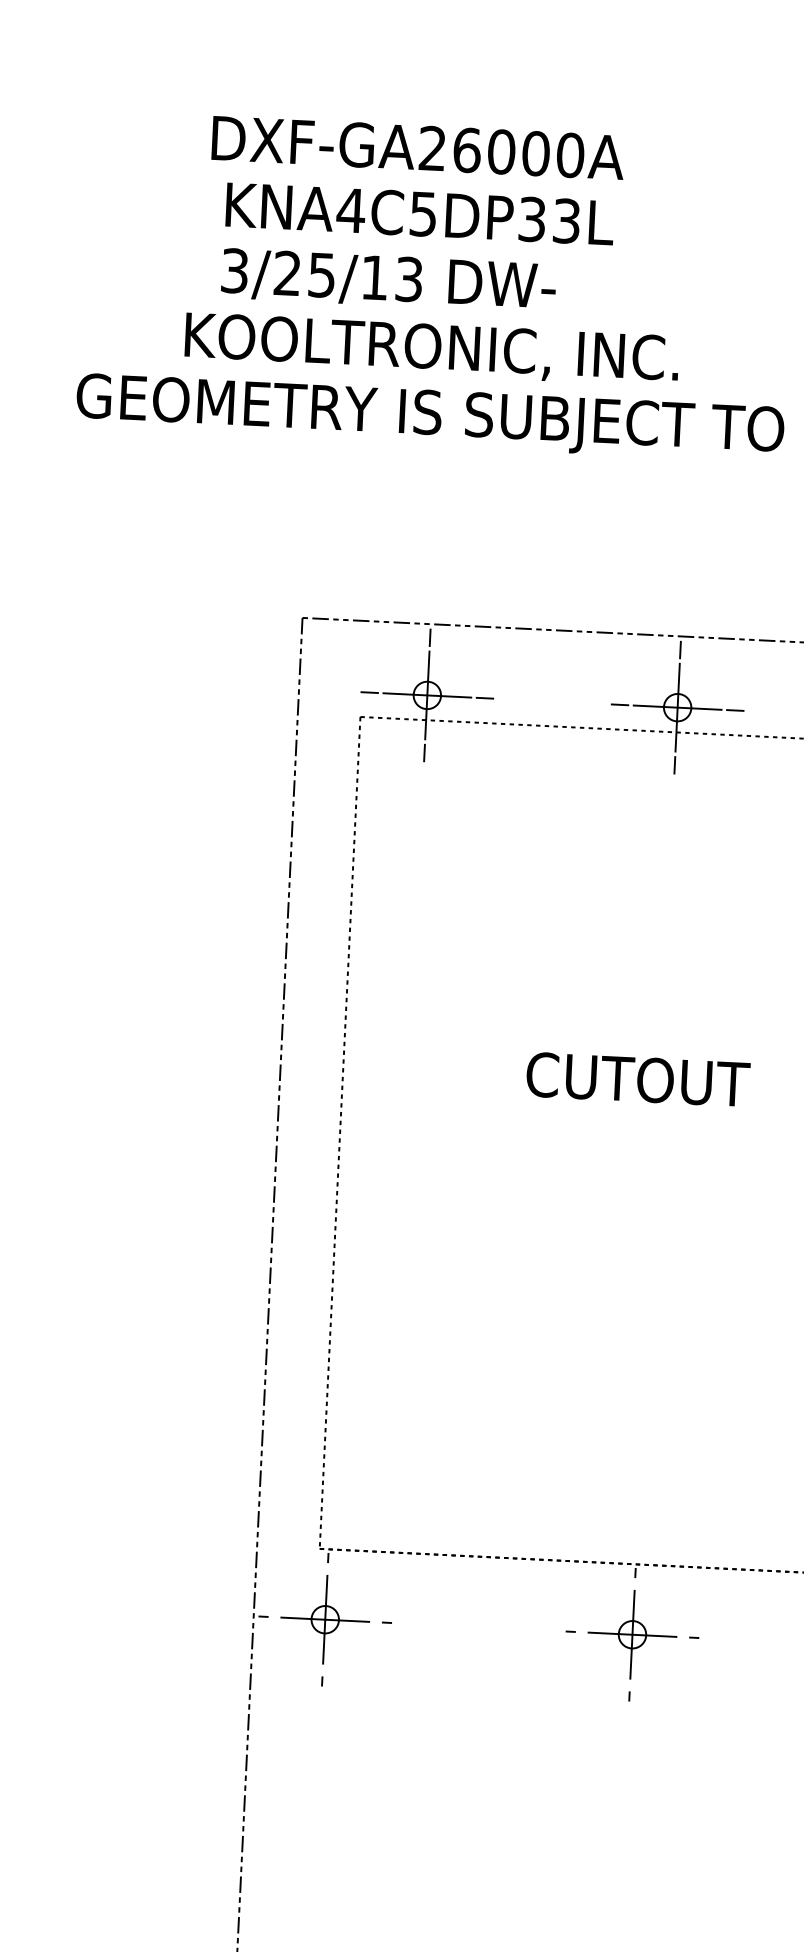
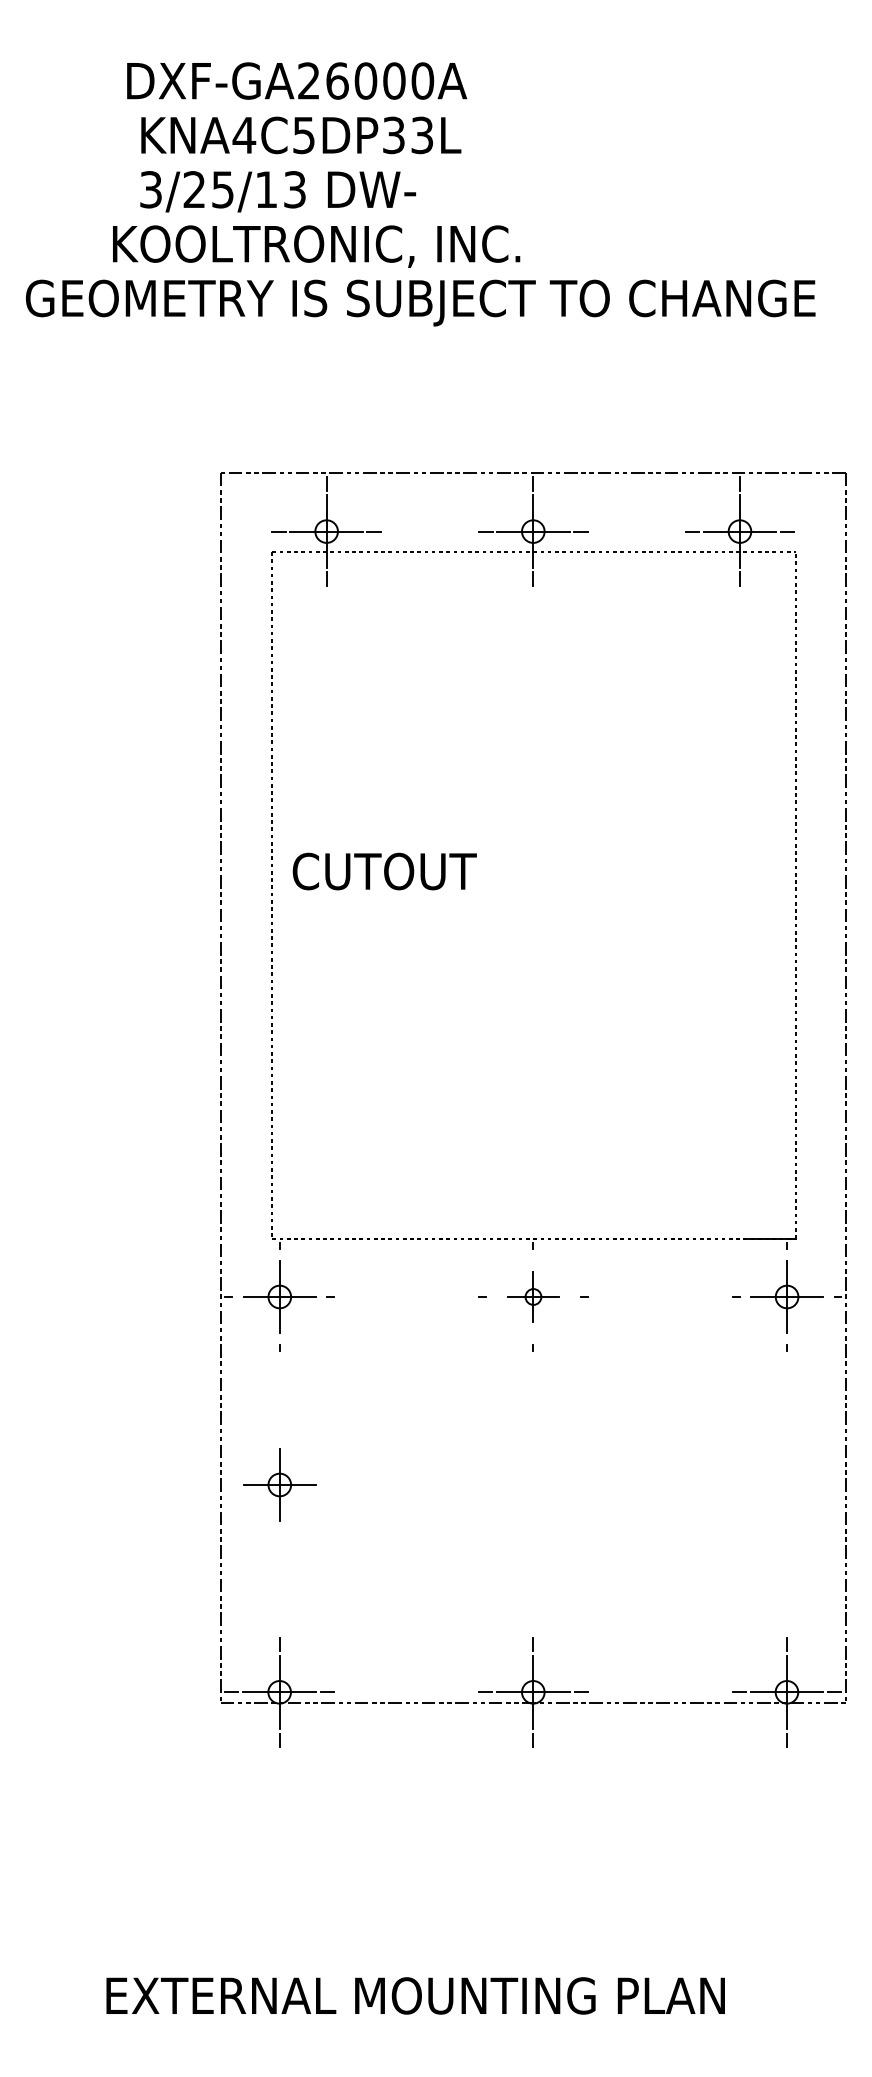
text: (637, 1079) -> (384, 871), moved
part: (632, 1634) -> (533, 1296), size x0.7
part: (313, 1846) -> (279, 1484), added

